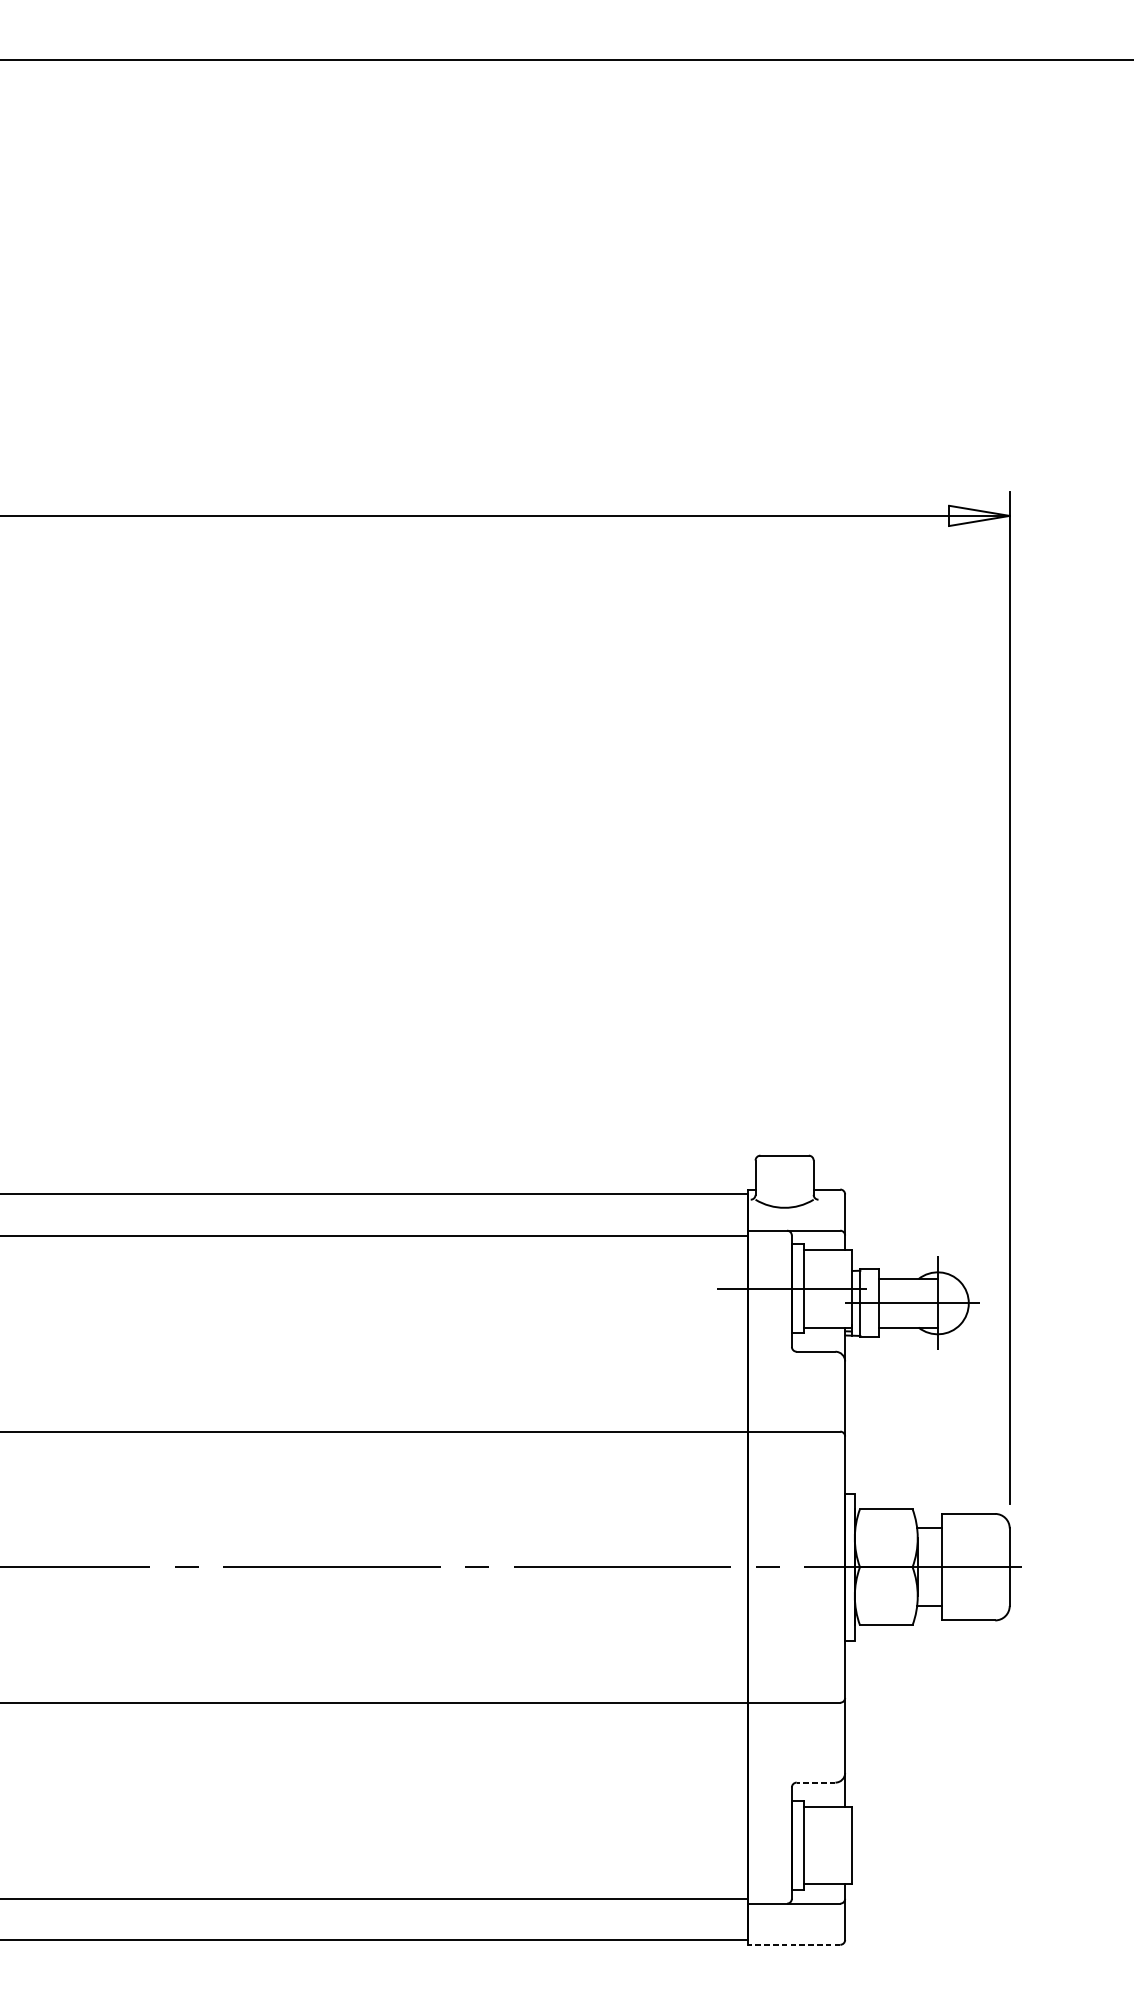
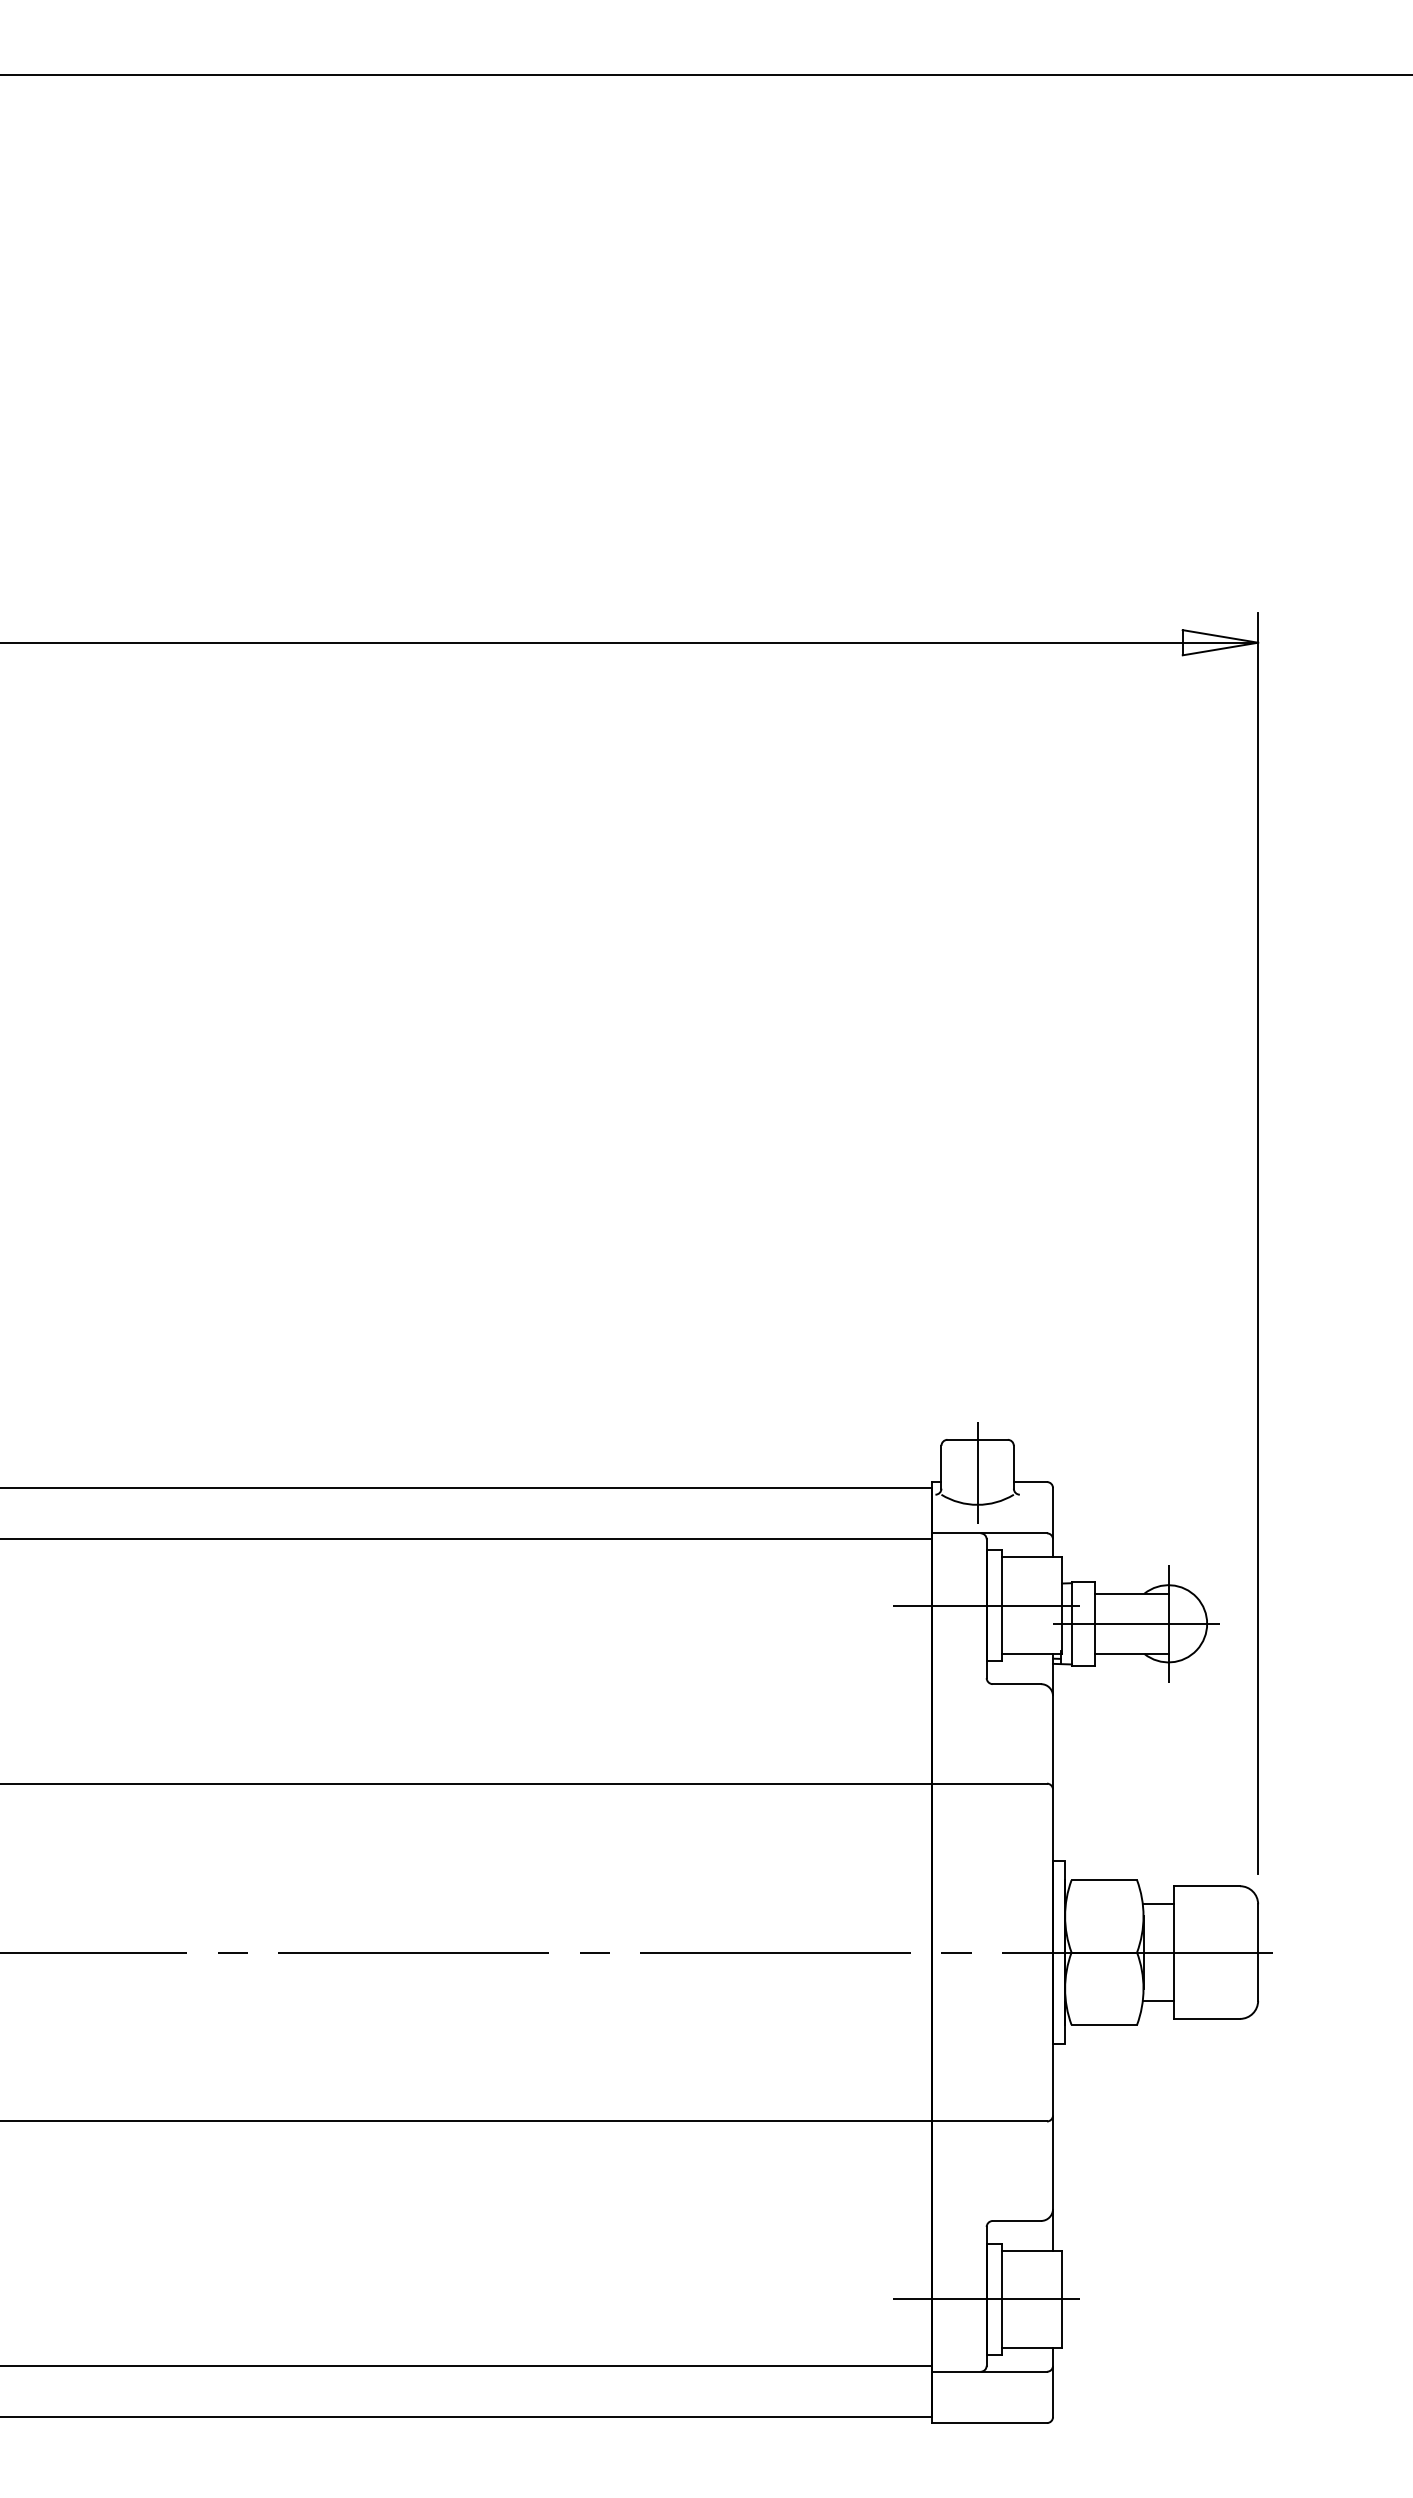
line: (784, 1181) -> (977, 1472), added
line: (815, 1783) -> (1016, 2221), dashed -> solid
line: (791, 1845) -> (986, 2299), added
line: (794, 1945) -> (989, 2423), dashed -> solid

